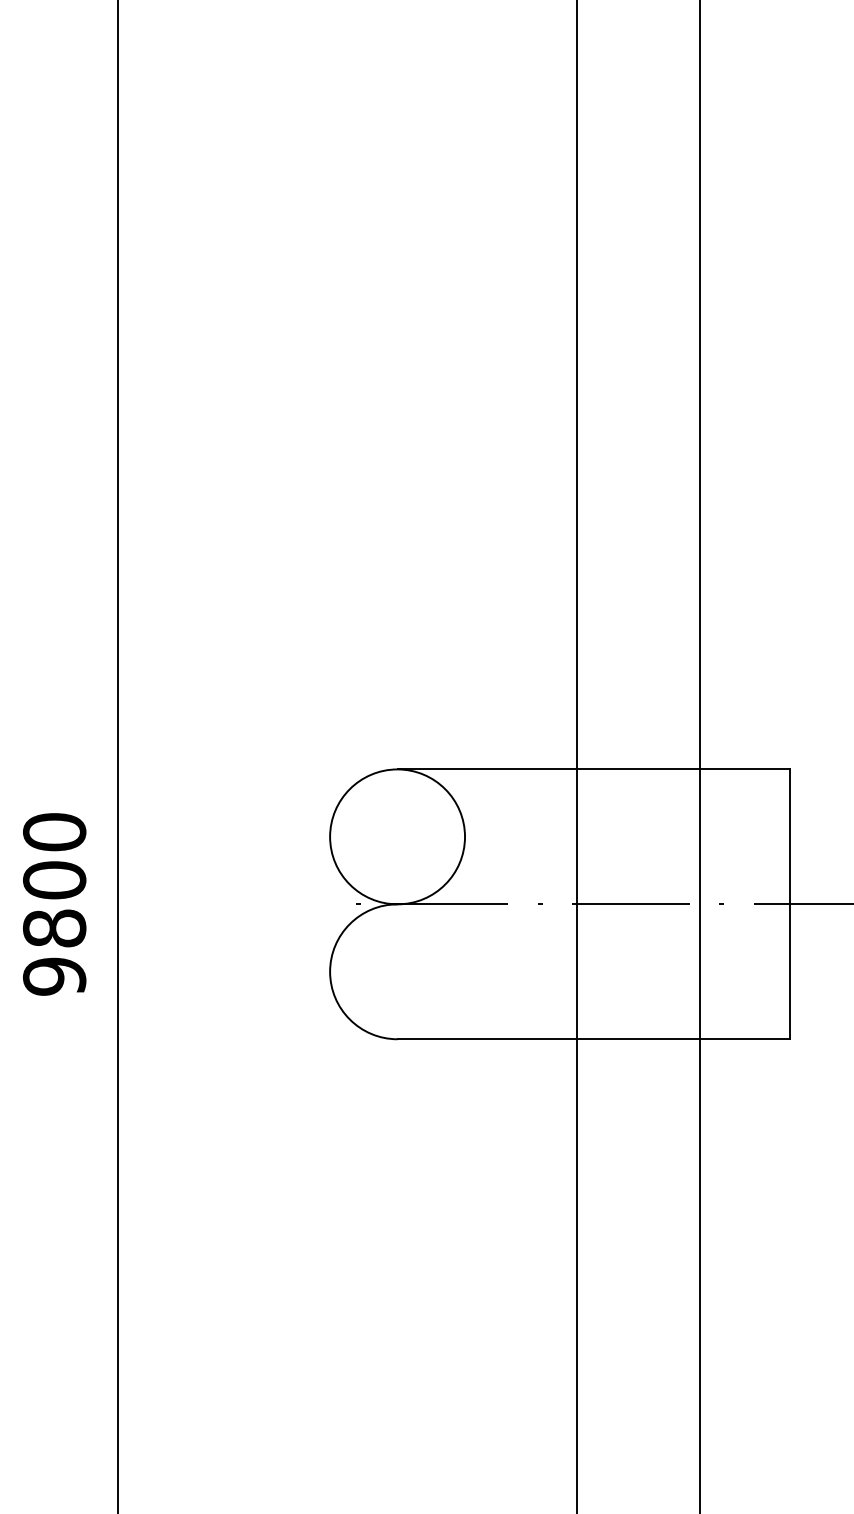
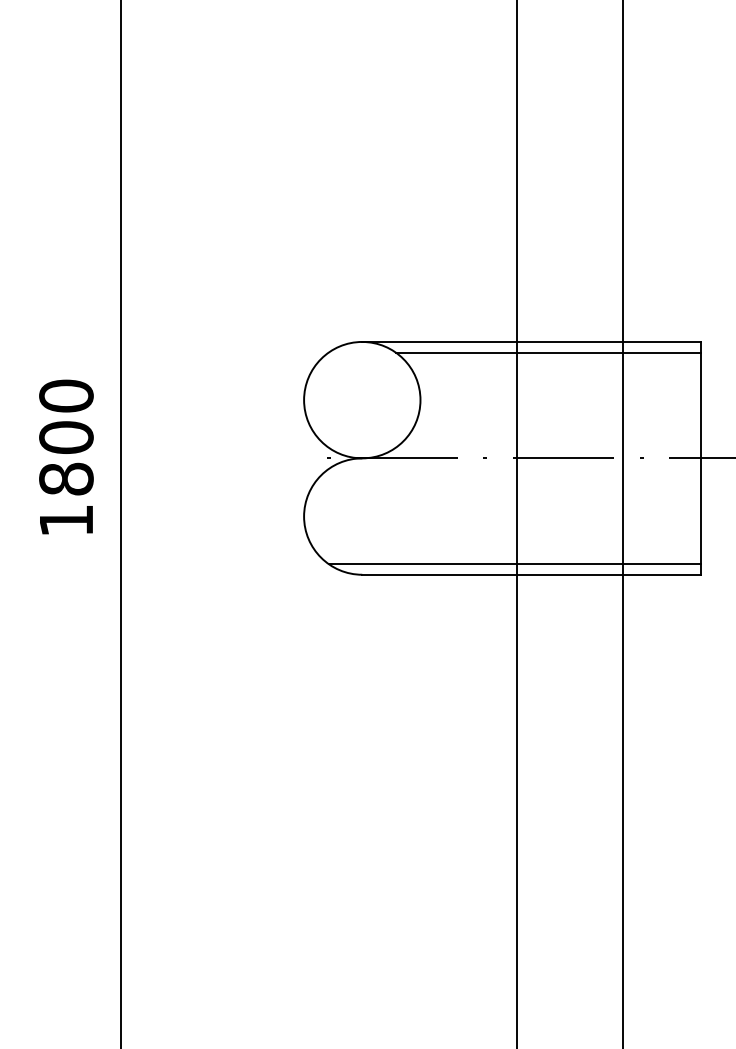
line: (612, 781) -> (547, 352), added
text: (54, 976) -> (66, 520), 9800 -> 1800
line: (573, 1026) -> (514, 563), added

